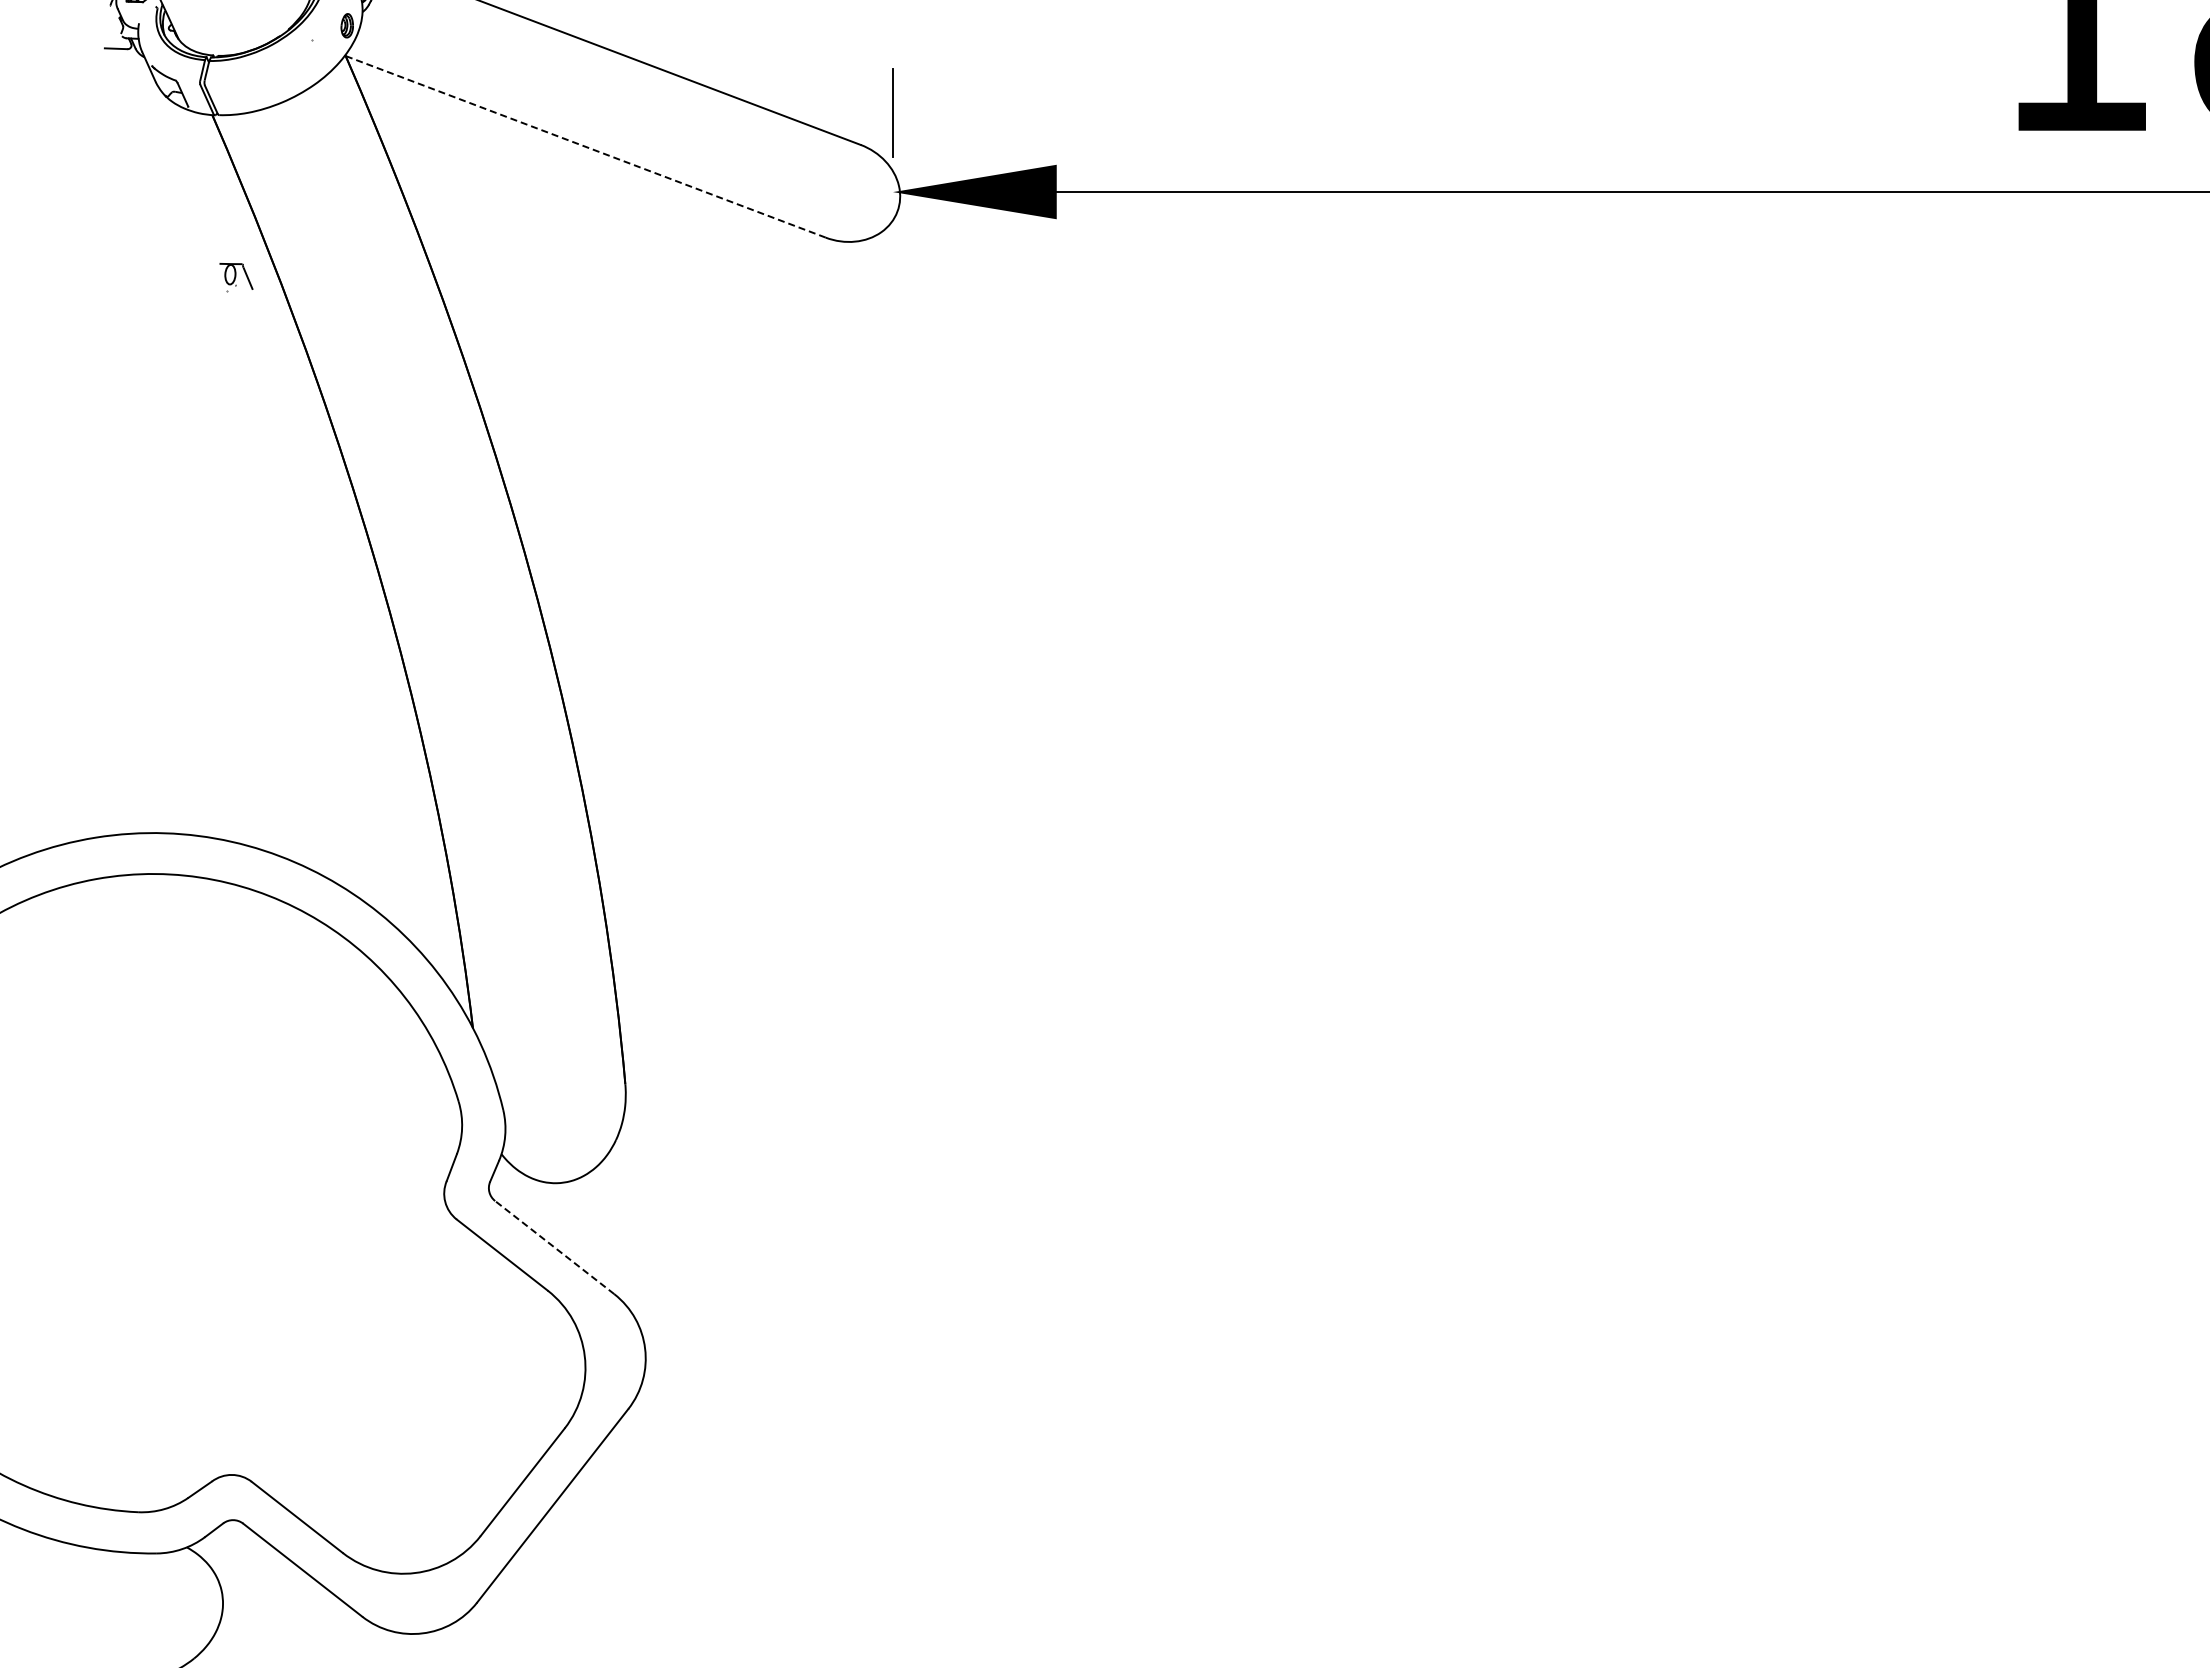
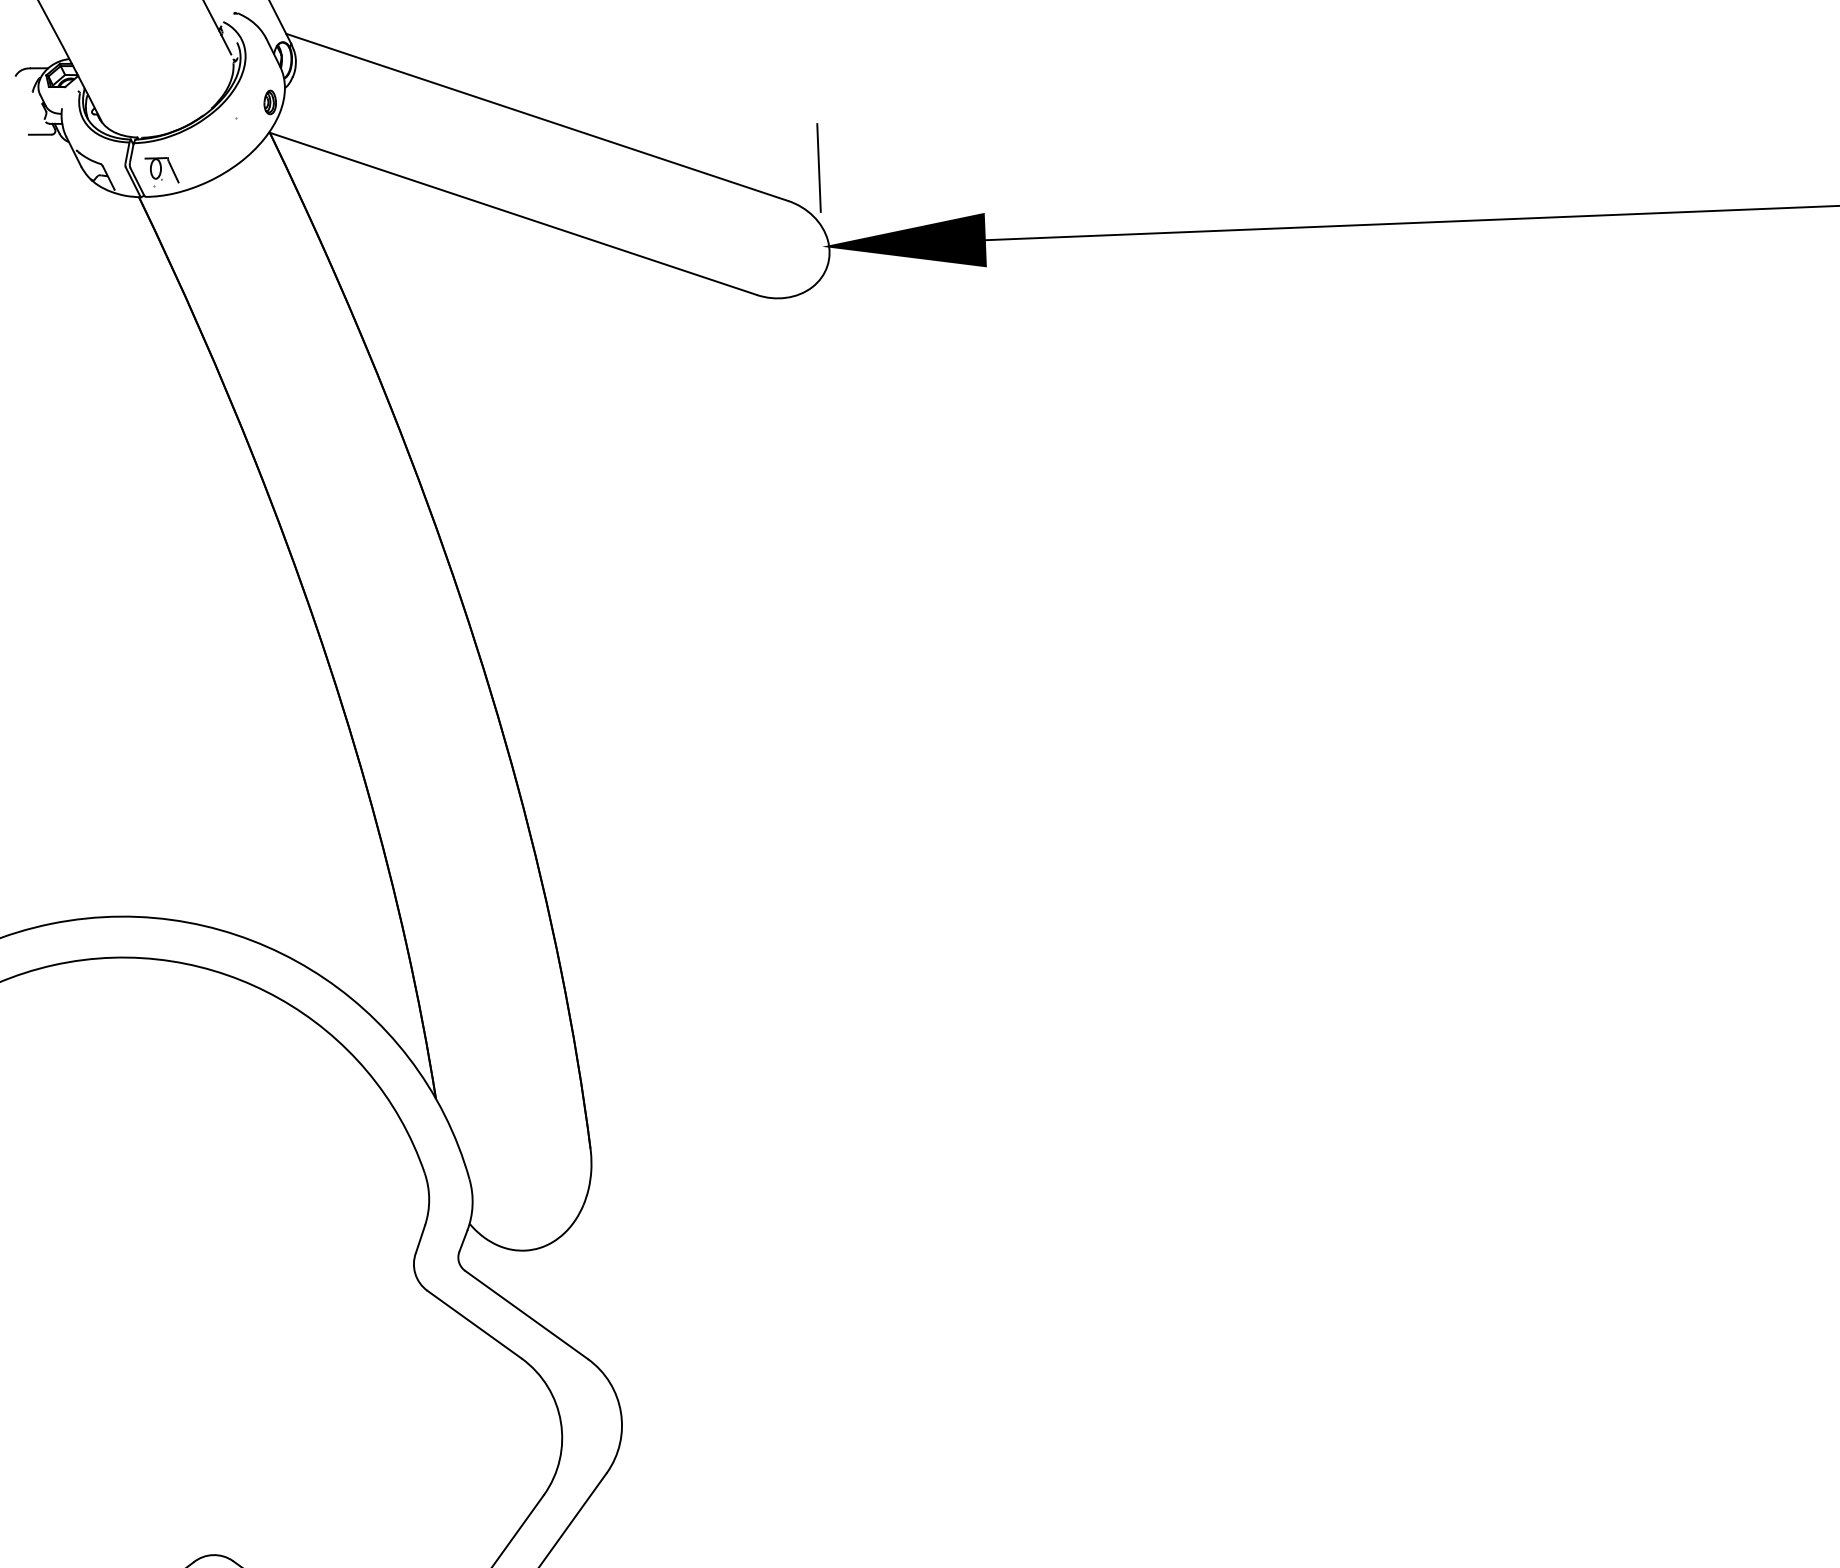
line: (585, 146) -> (513, 213), dashed -> solid
part: (236, 277) -> (162, 171), moved
line: (554, 1247) -> (526, 1314), dashed -> solid

